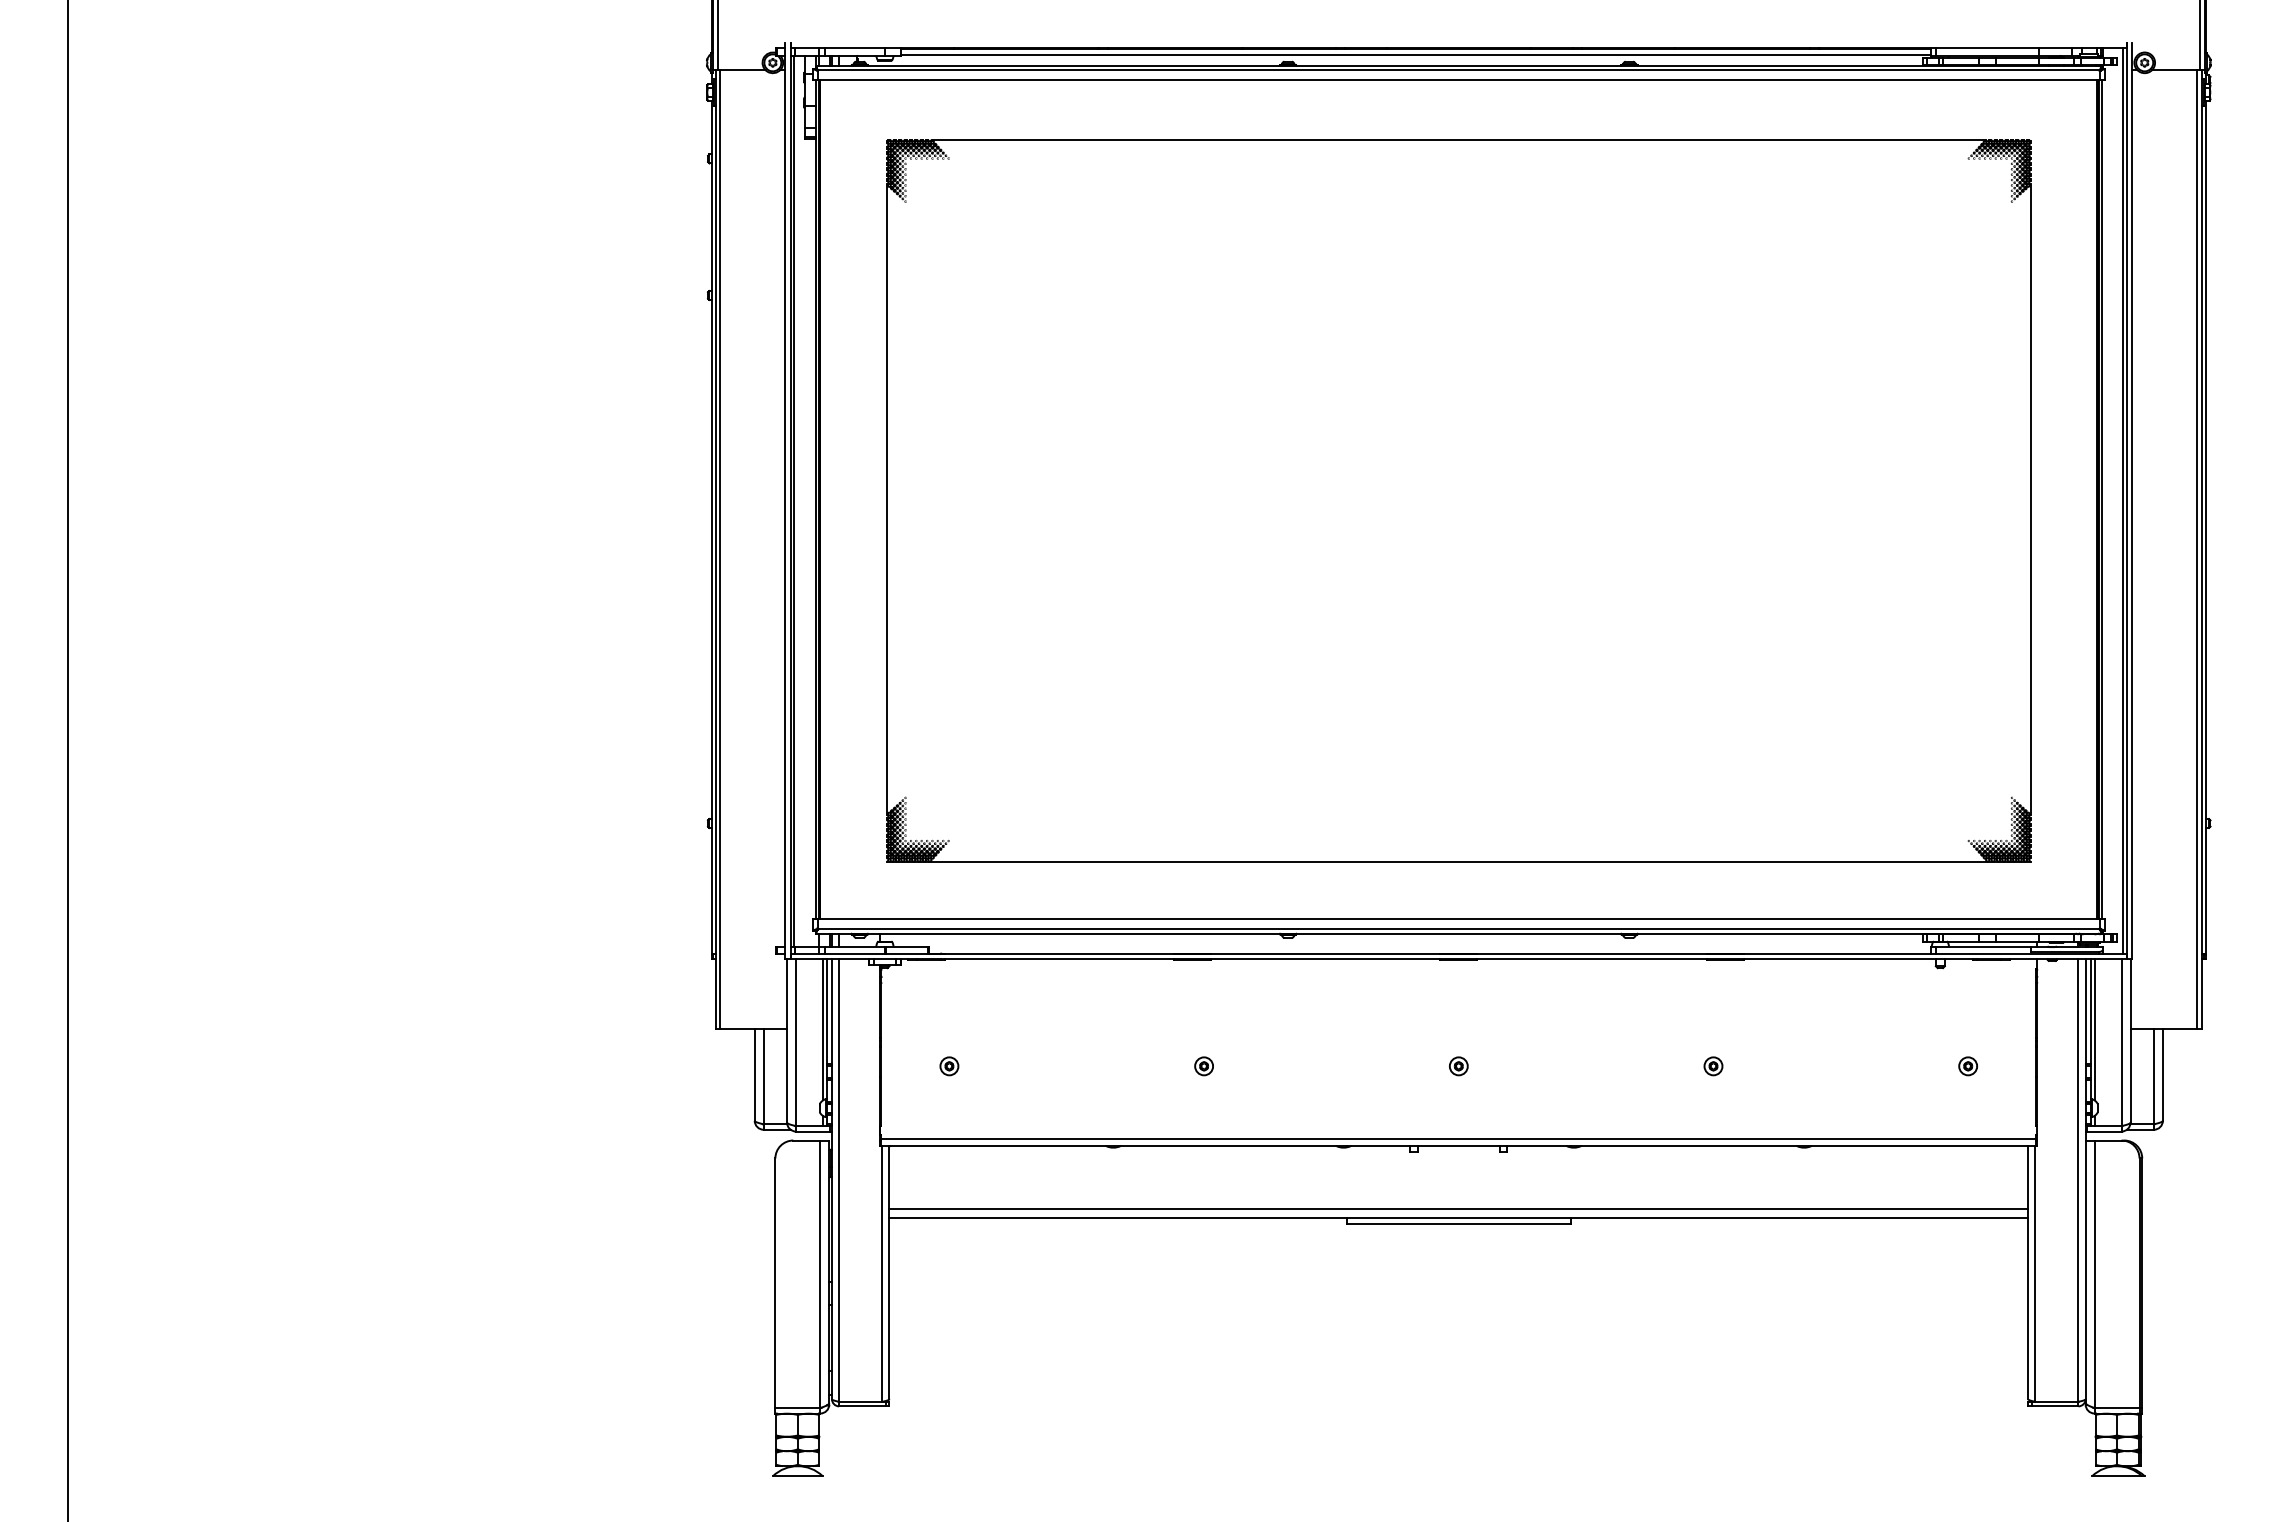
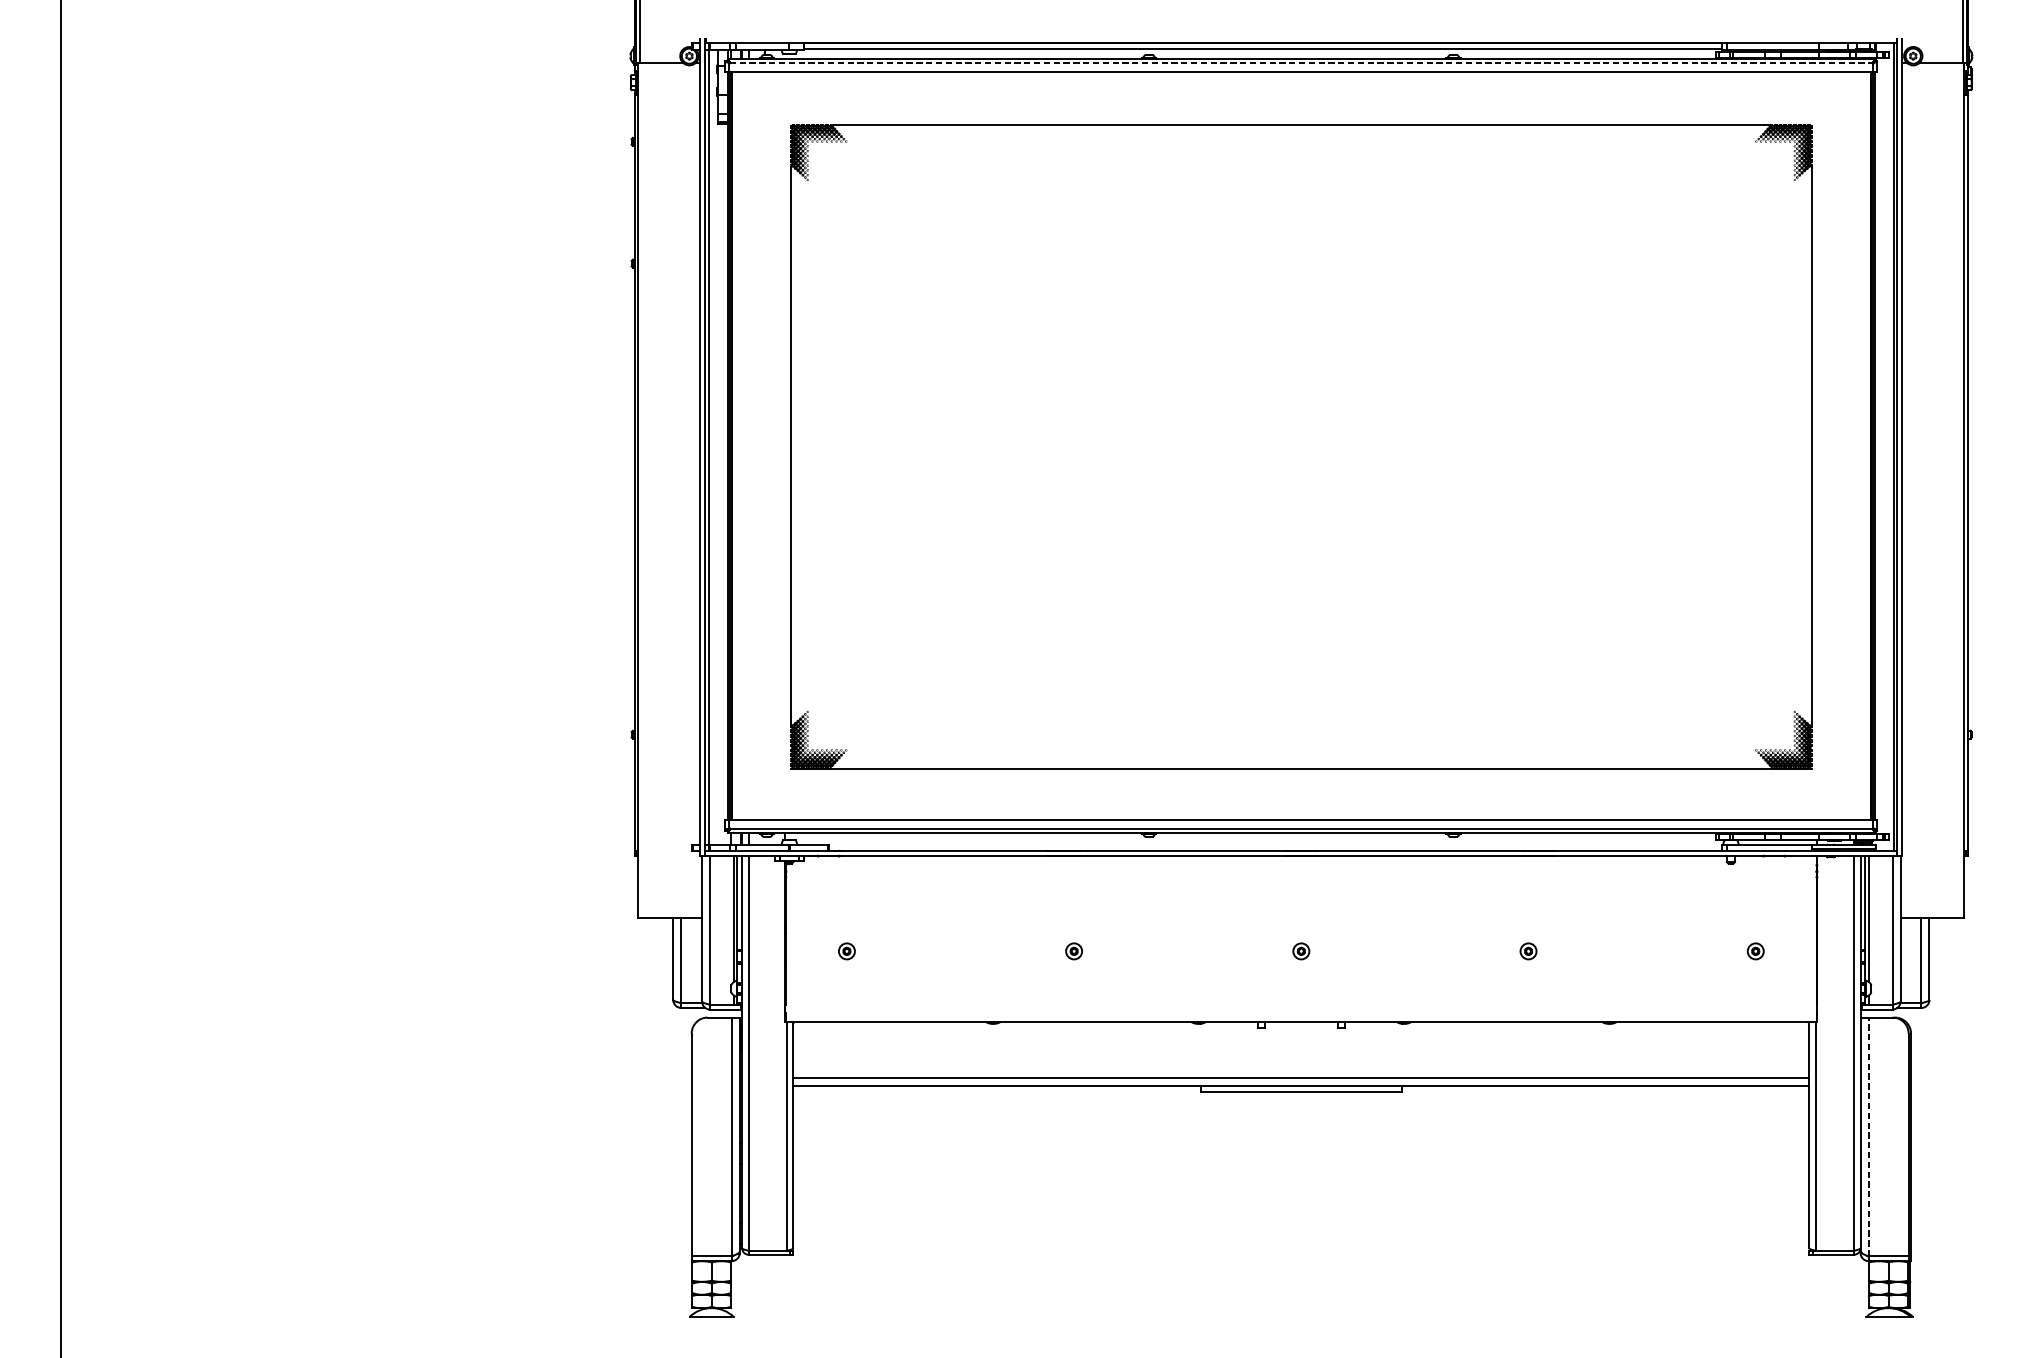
line: (1458, 70) -> (1301, 63), solid -> dashed
line: (720, 549) -> (642, 490), removed
line: (2197, 549) -> (1960, 490), removed
line: (1458, 1138) -> (1301, 1015), removed
line: (2094, 1274) -> (1868, 1137), solid -> dashed

